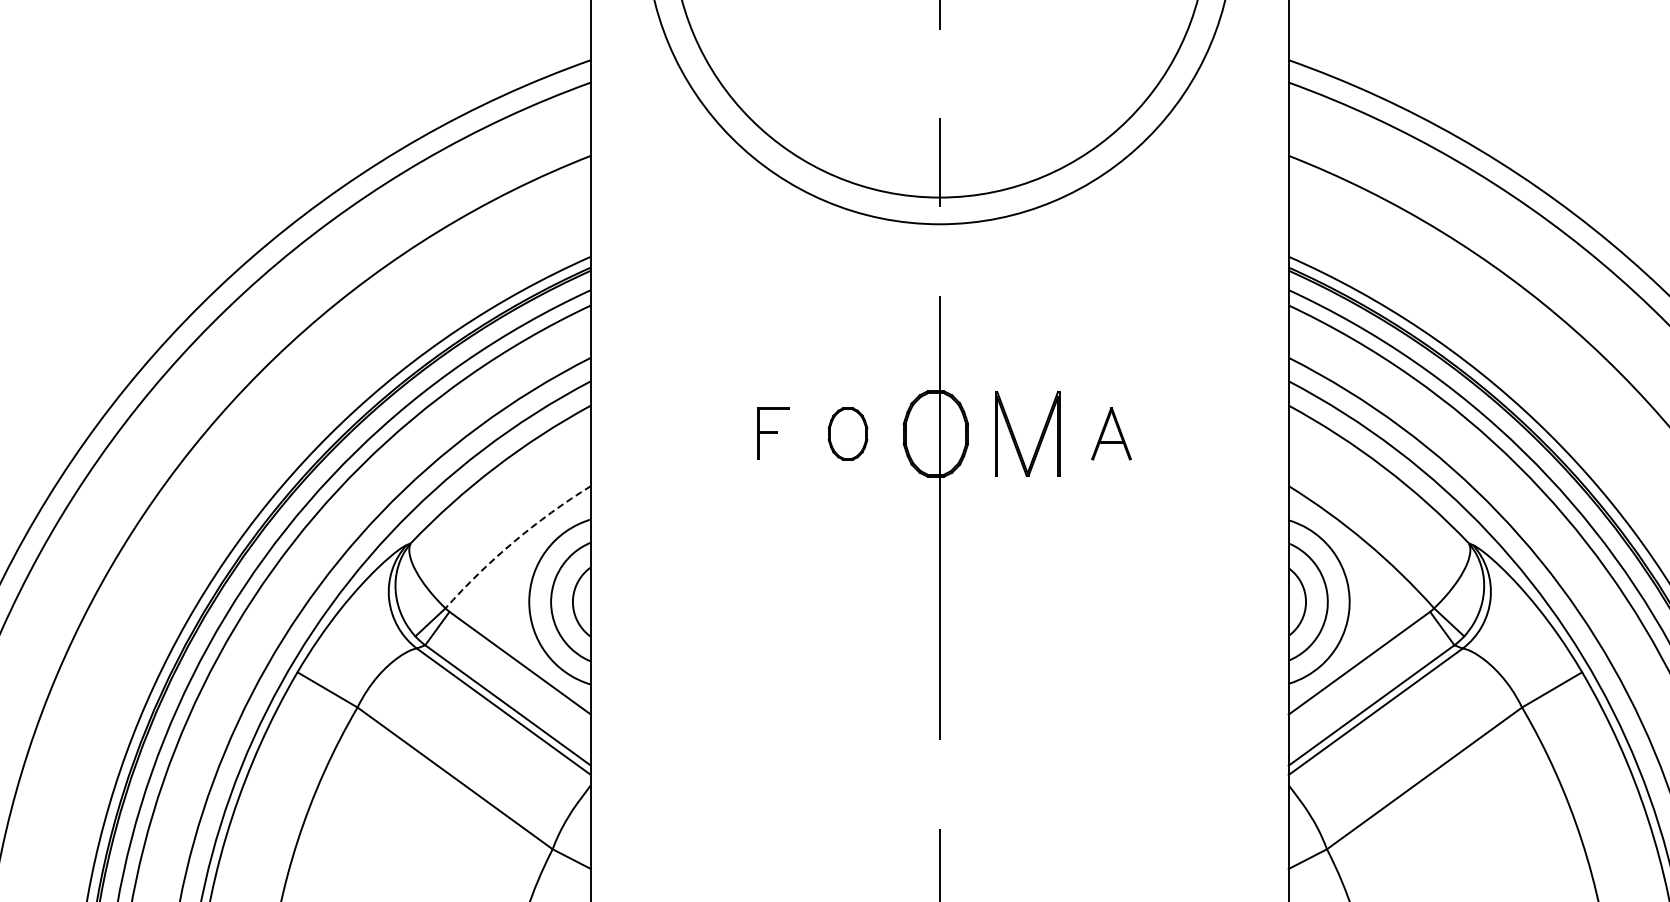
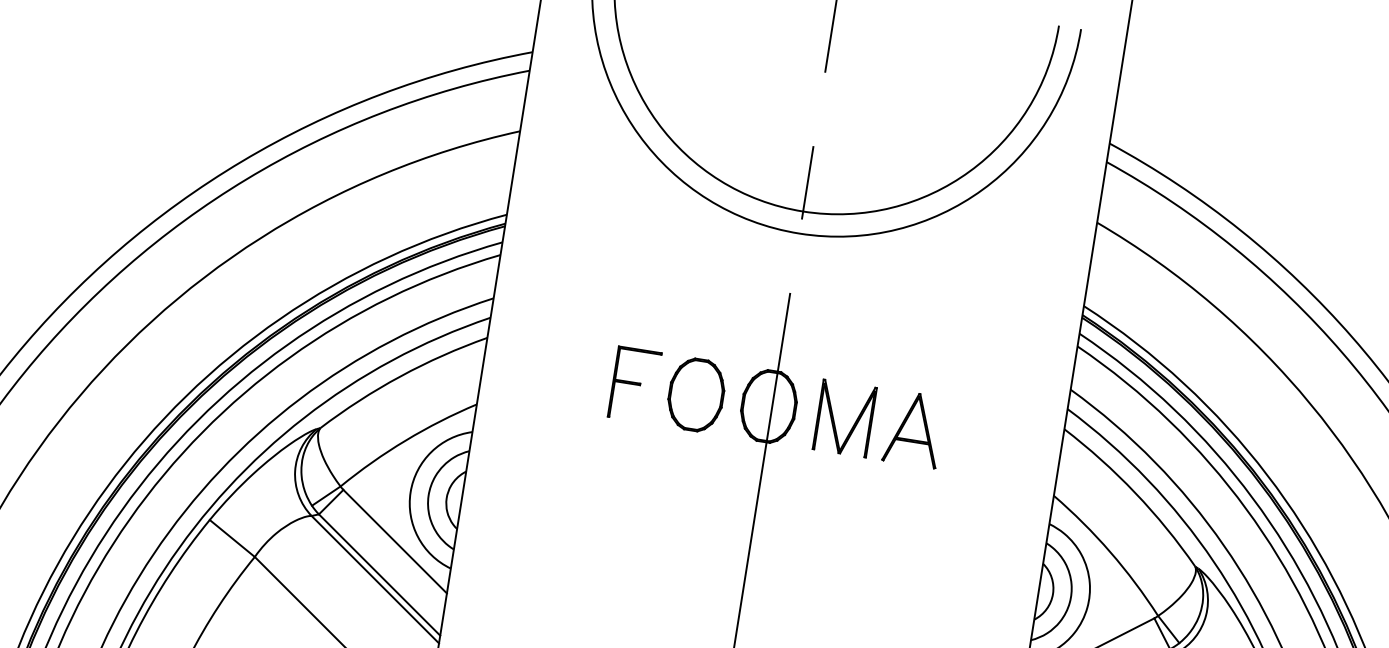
part: (773, 433) -> (634, 384), size x1.67
part: (847, 433) -> (695, 394), size x1.67
part: (1111, 433) -> (914, 429), size x1.67
arc: (513, 541) -> (405, 440), dashed -> solid

